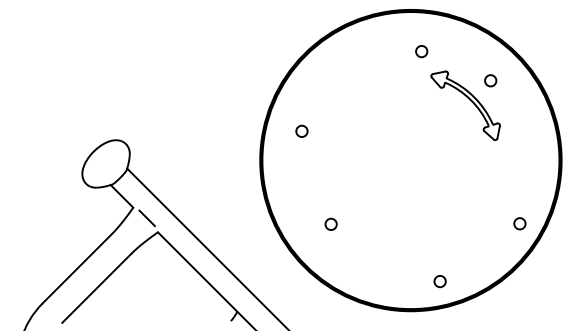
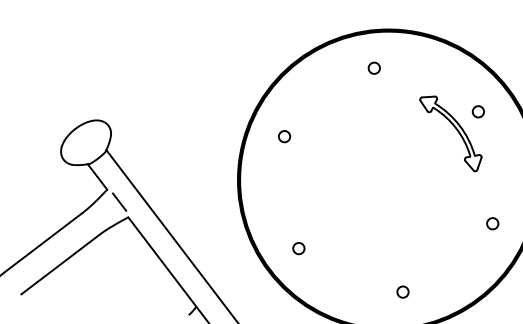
circle: (421, 51) -> (374, 68), moved
circle: (330, 223) -> (298, 247), moved
circle: (519, 223) -> (492, 223), moved
circle: (439, 281) -> (402, 291), moved

